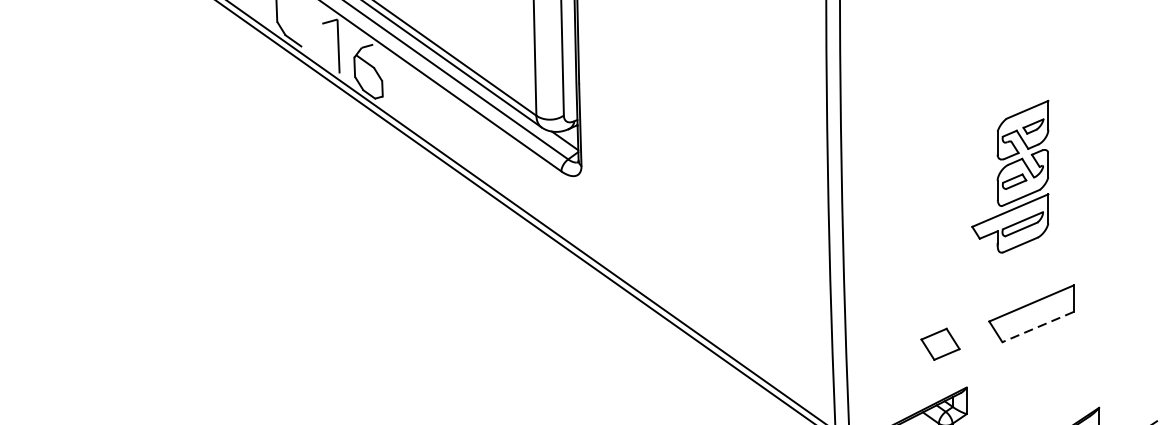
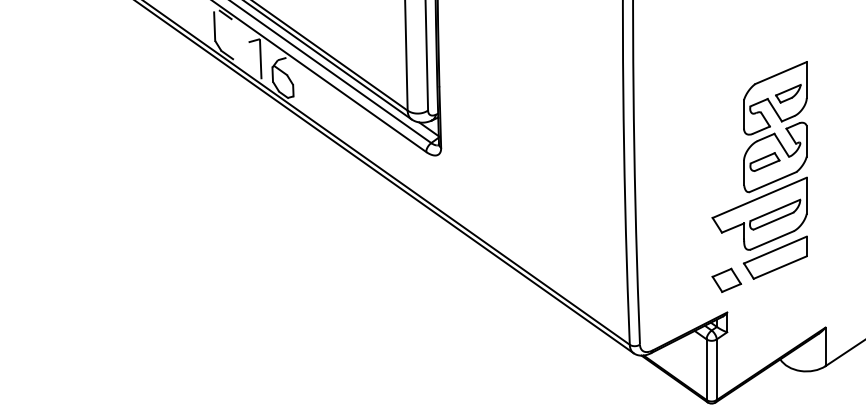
part: (1010, 176) -> (759, 155), size x1.67
line: (1038, 326) -> (780, 267), dashed -> solid
part: (940, 343) -> (726, 279), moved

